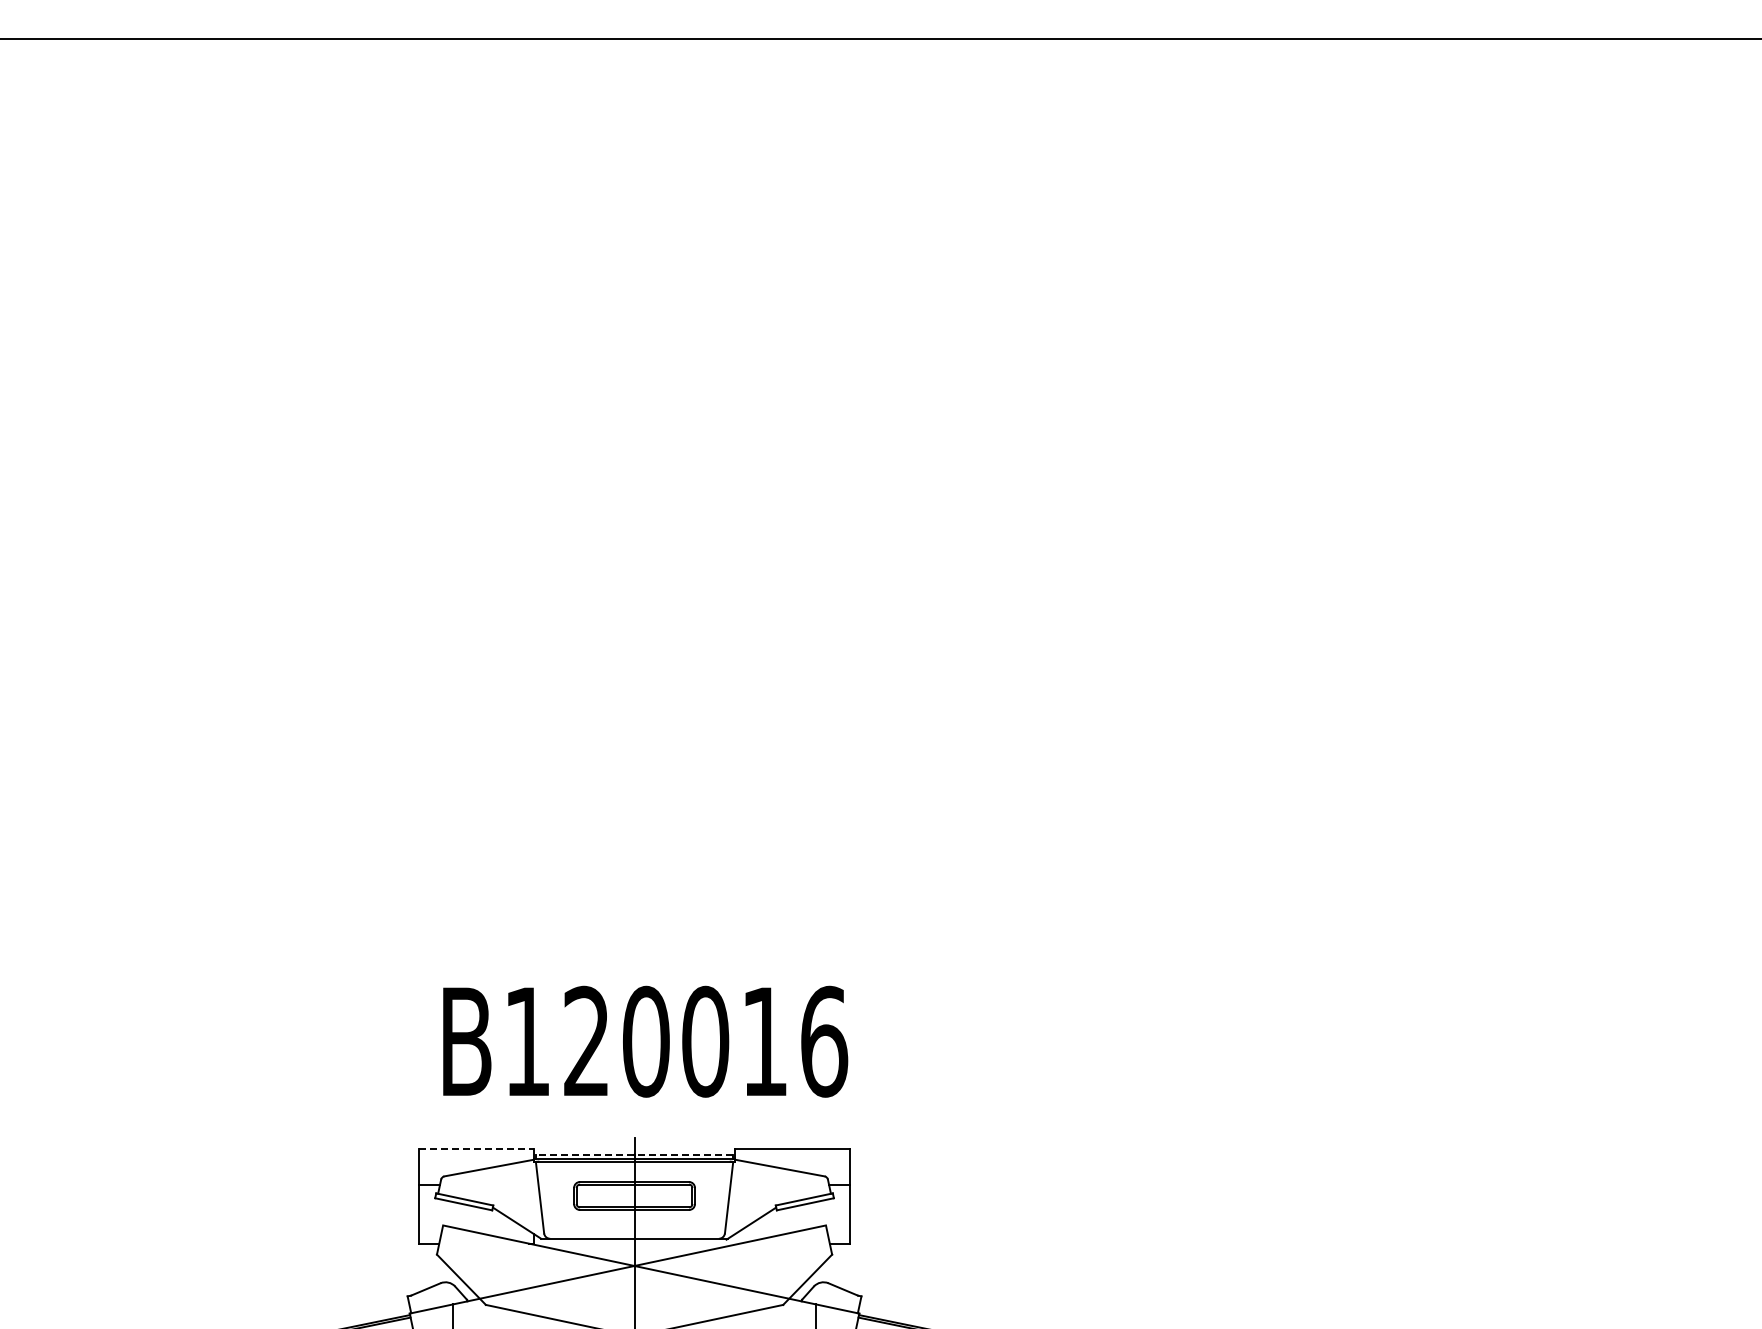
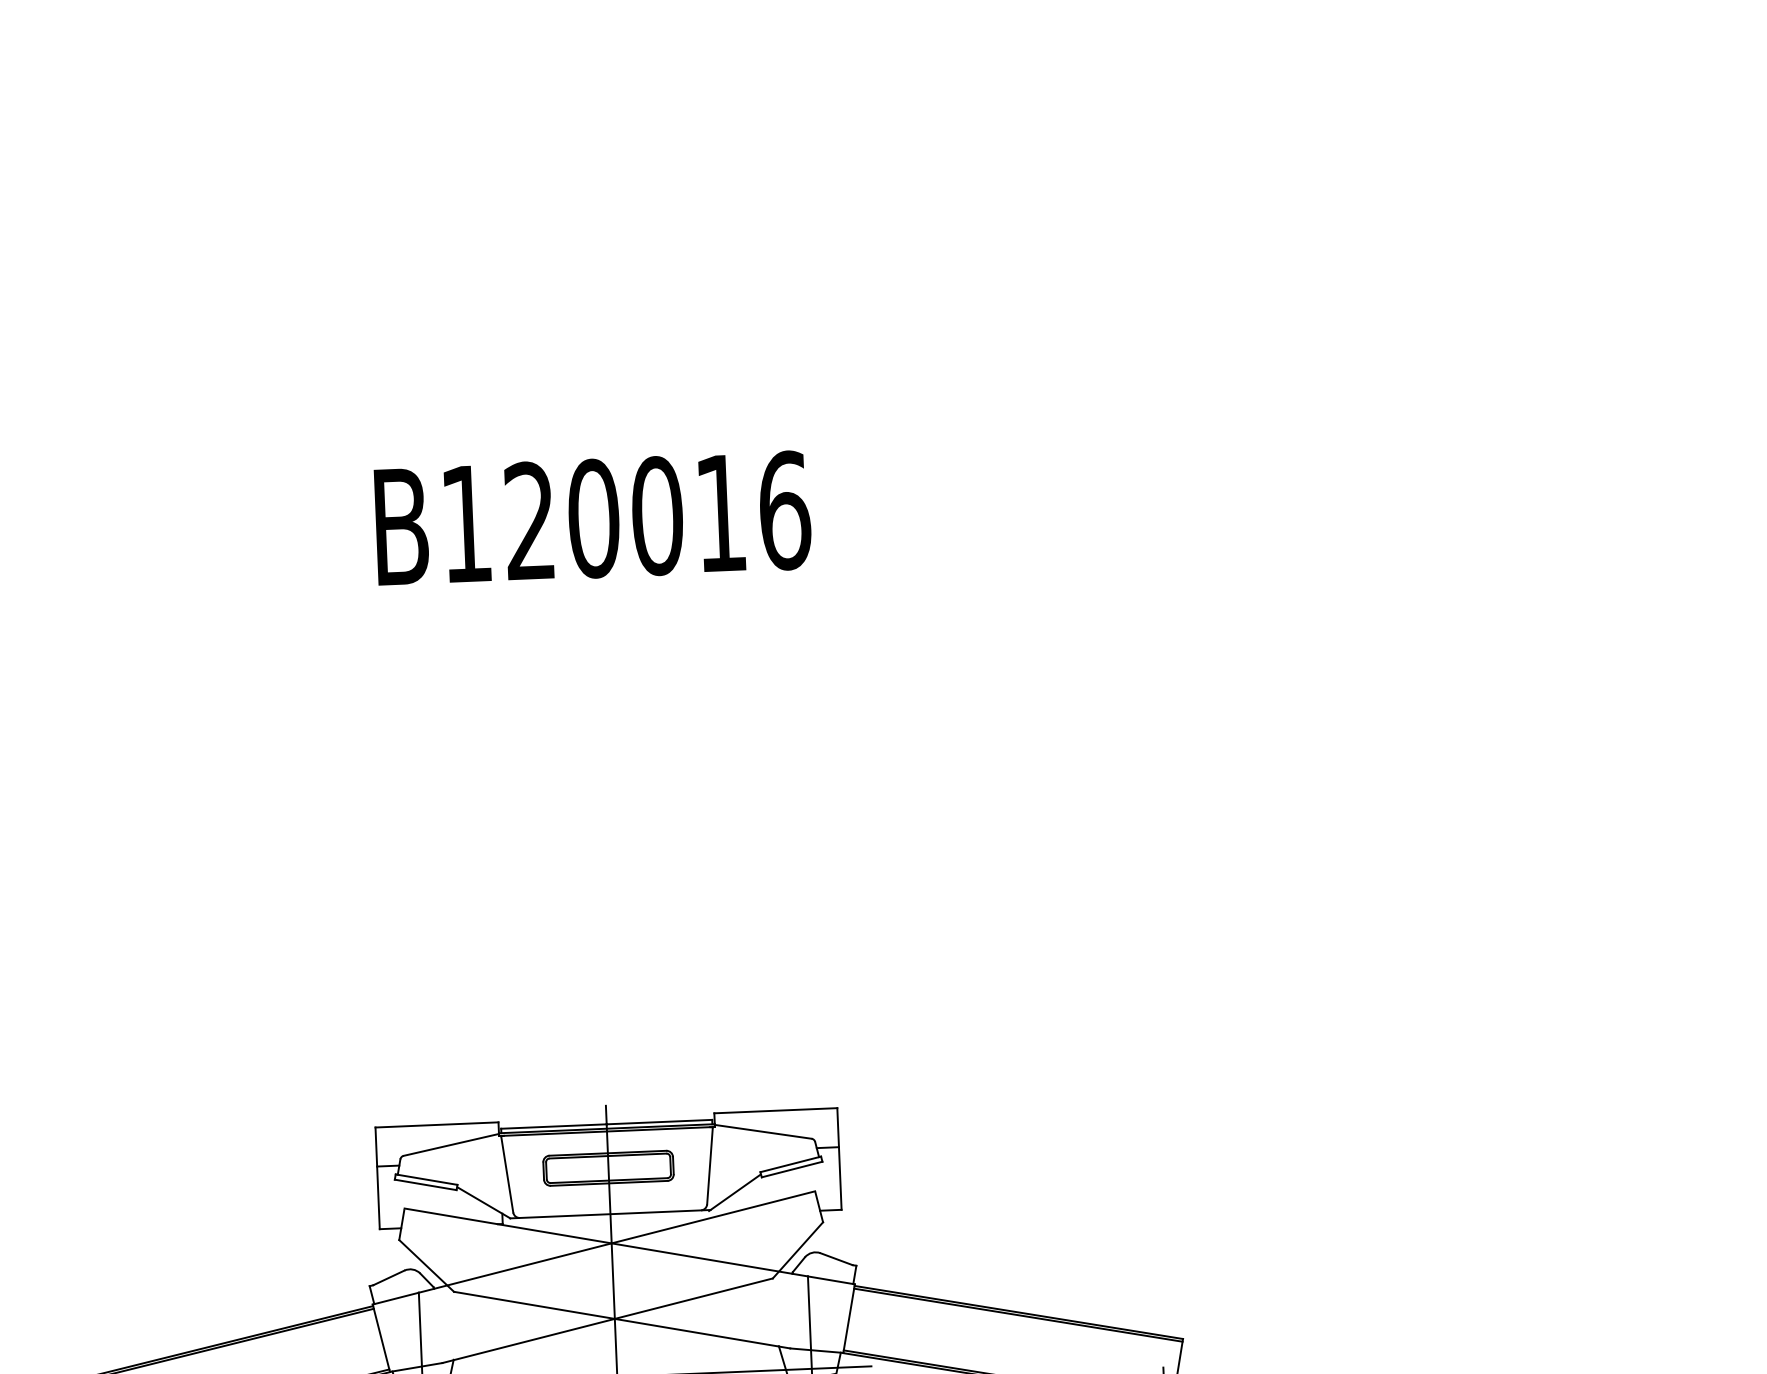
text: (645, 1041) -> (593, 518), moved
line: (477, 1148) -> (437, 1124), dashed -> solid
line: (634, 1154) -> (606, 1123), dashed -> solid

